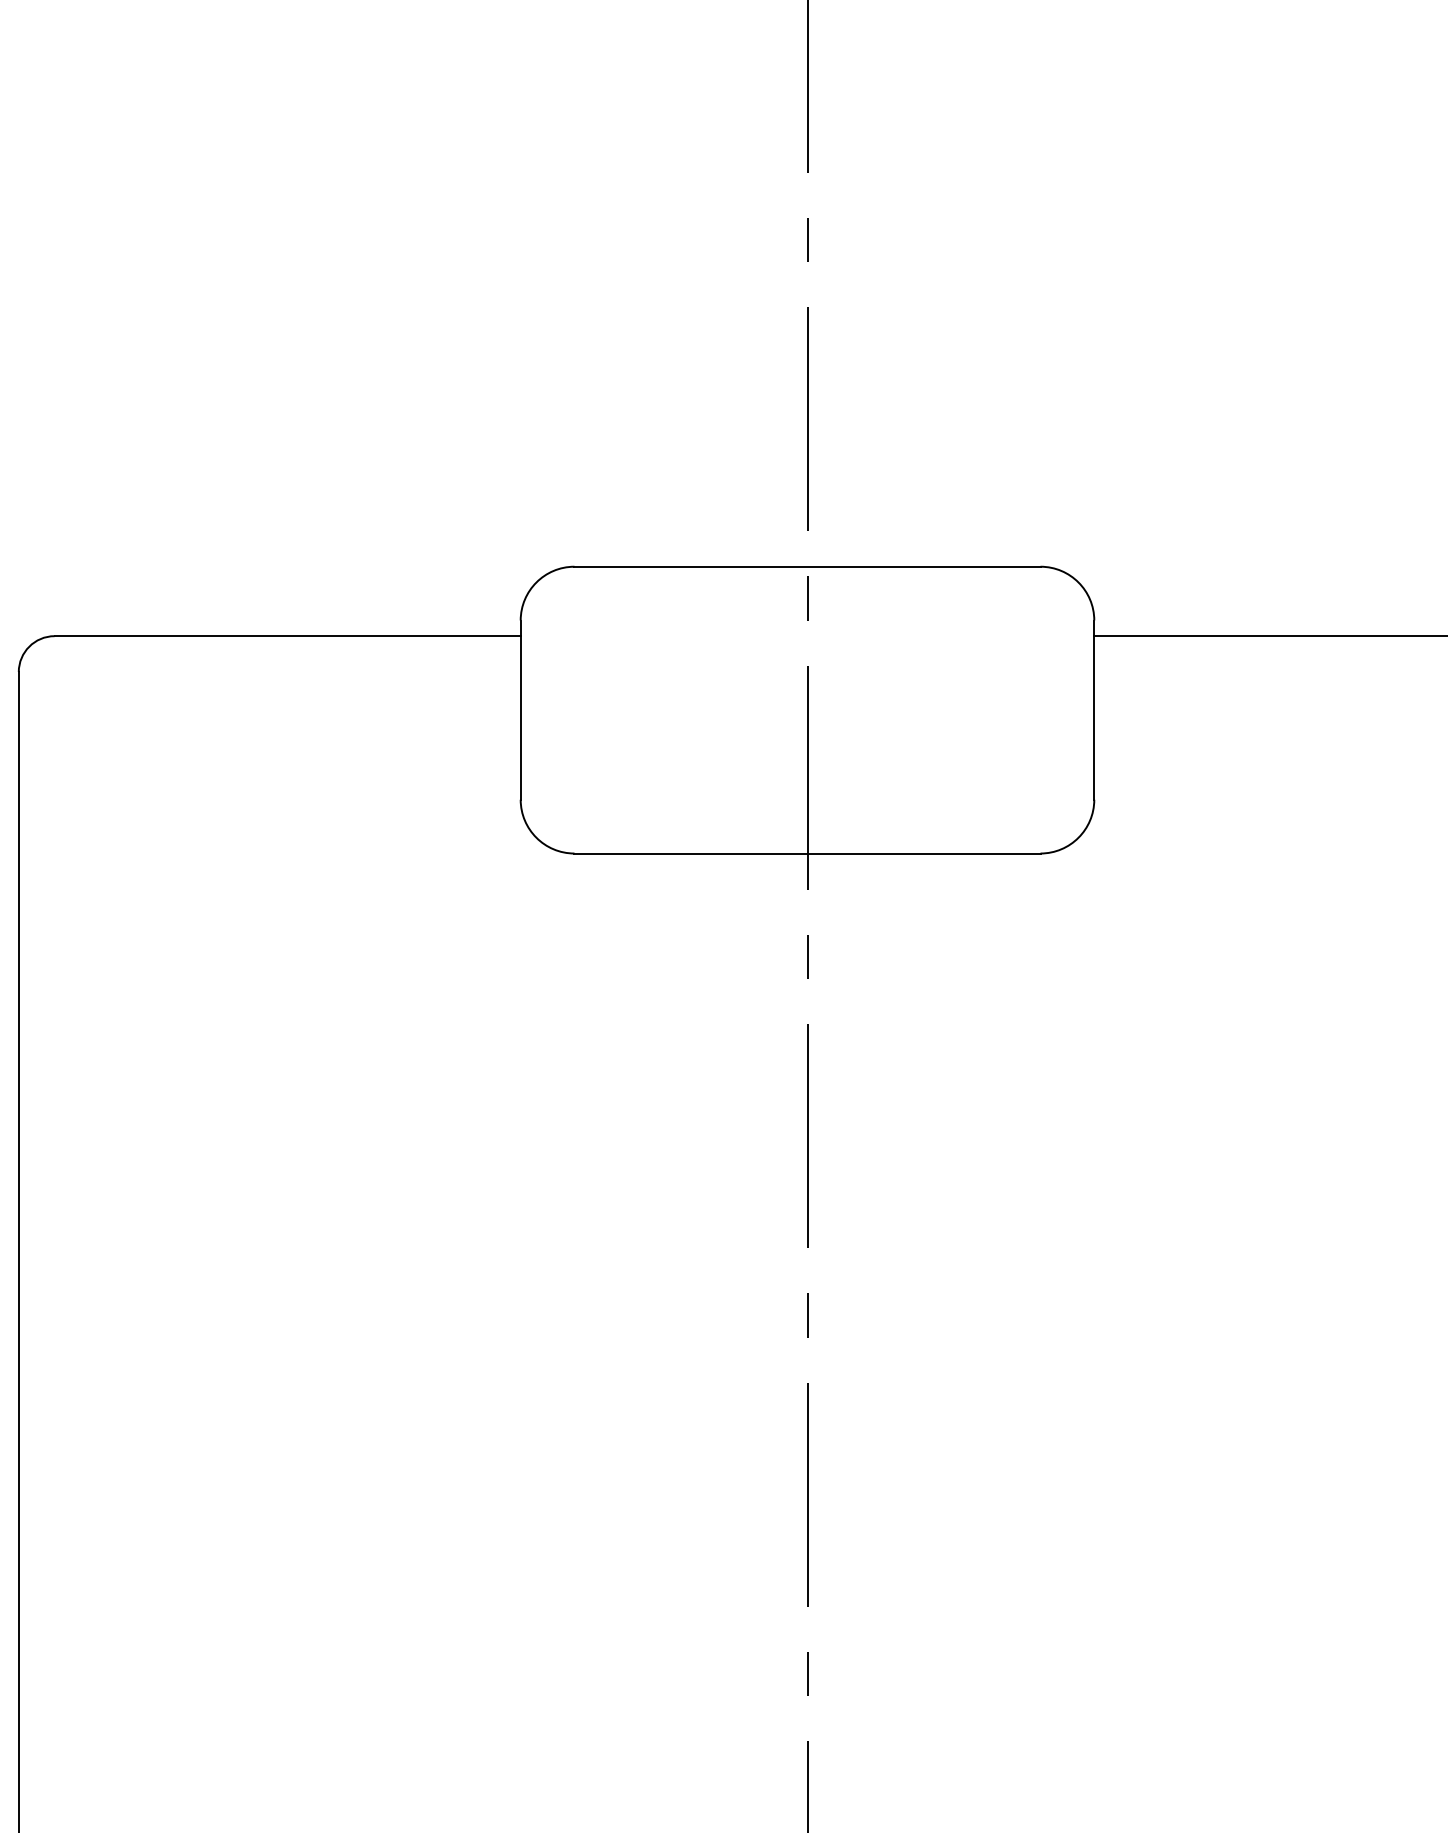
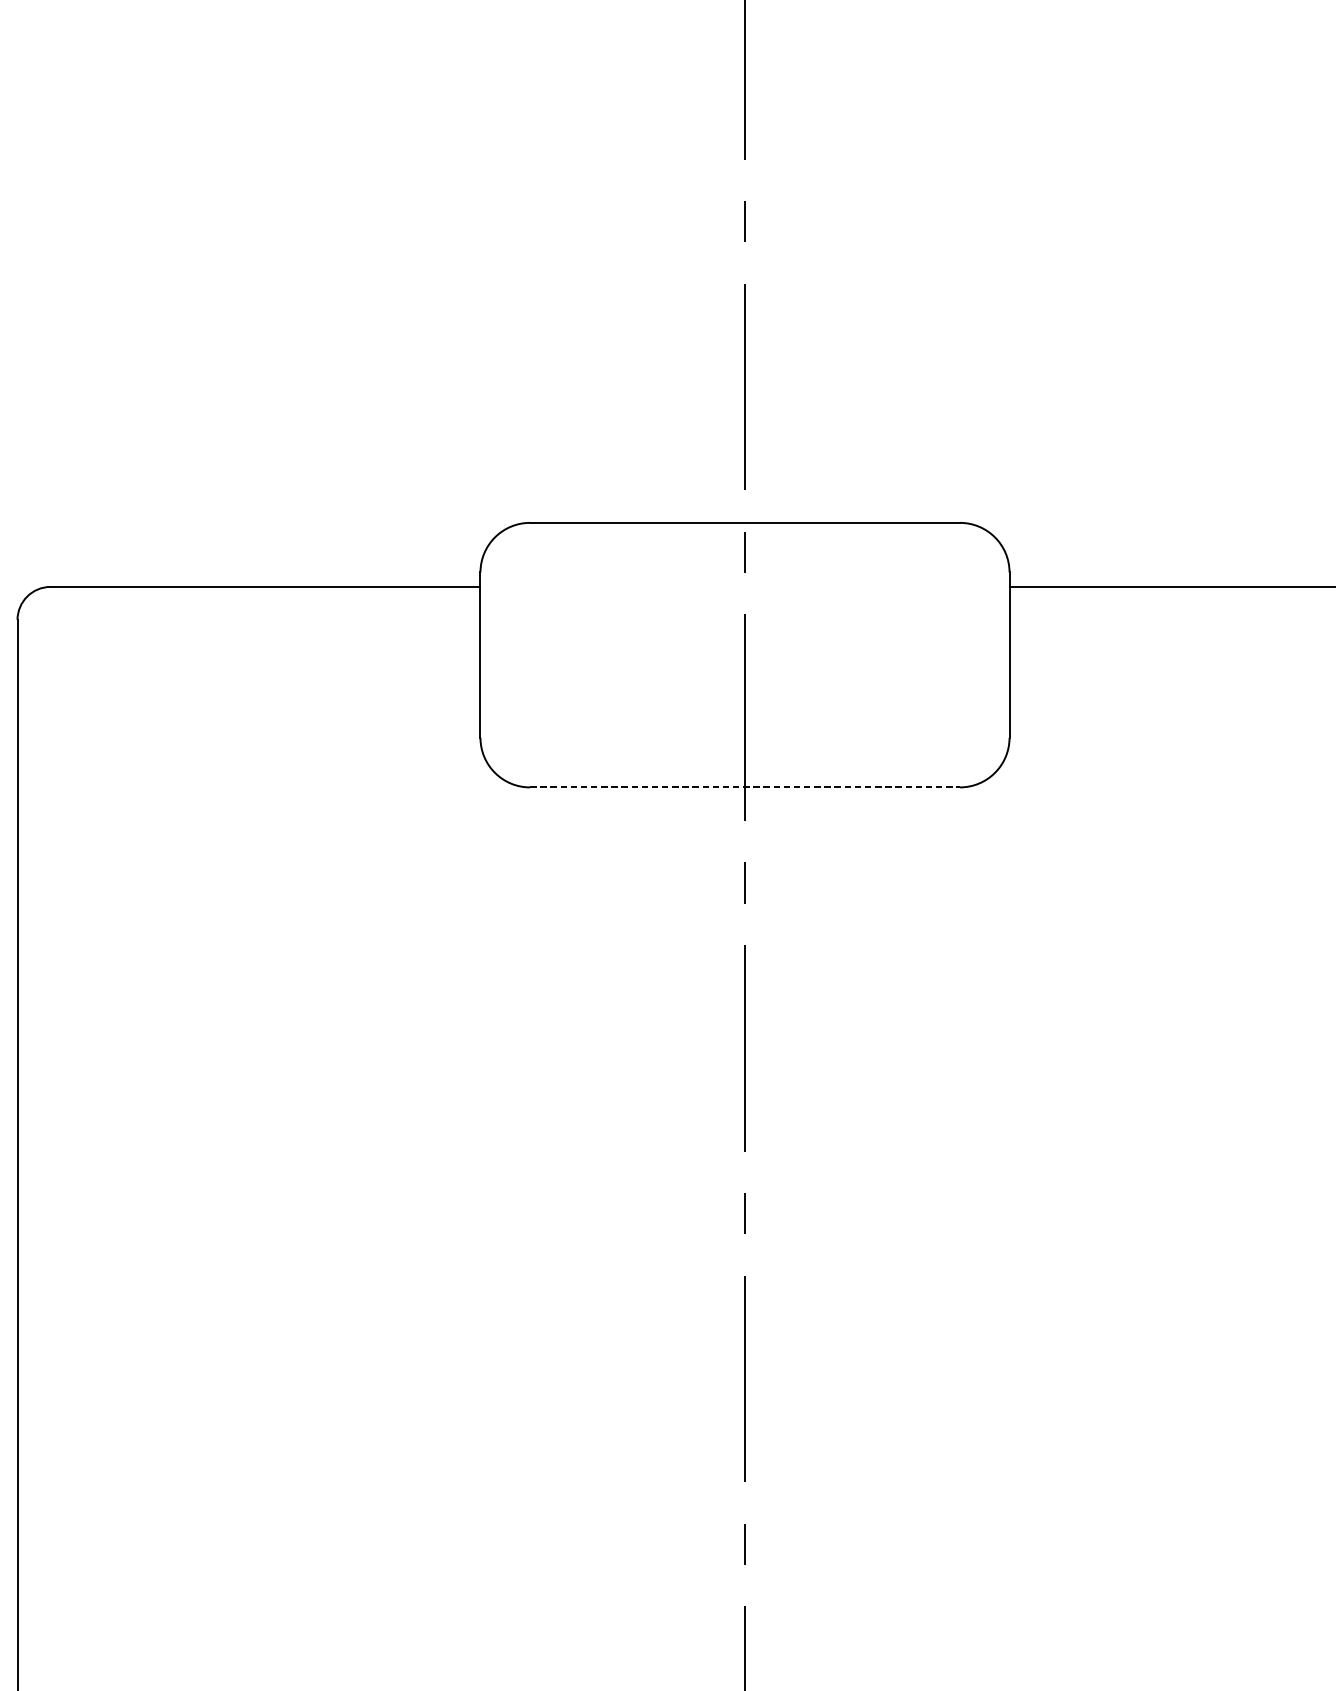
line: (807, 853) -> (745, 787), solid -> dashed

